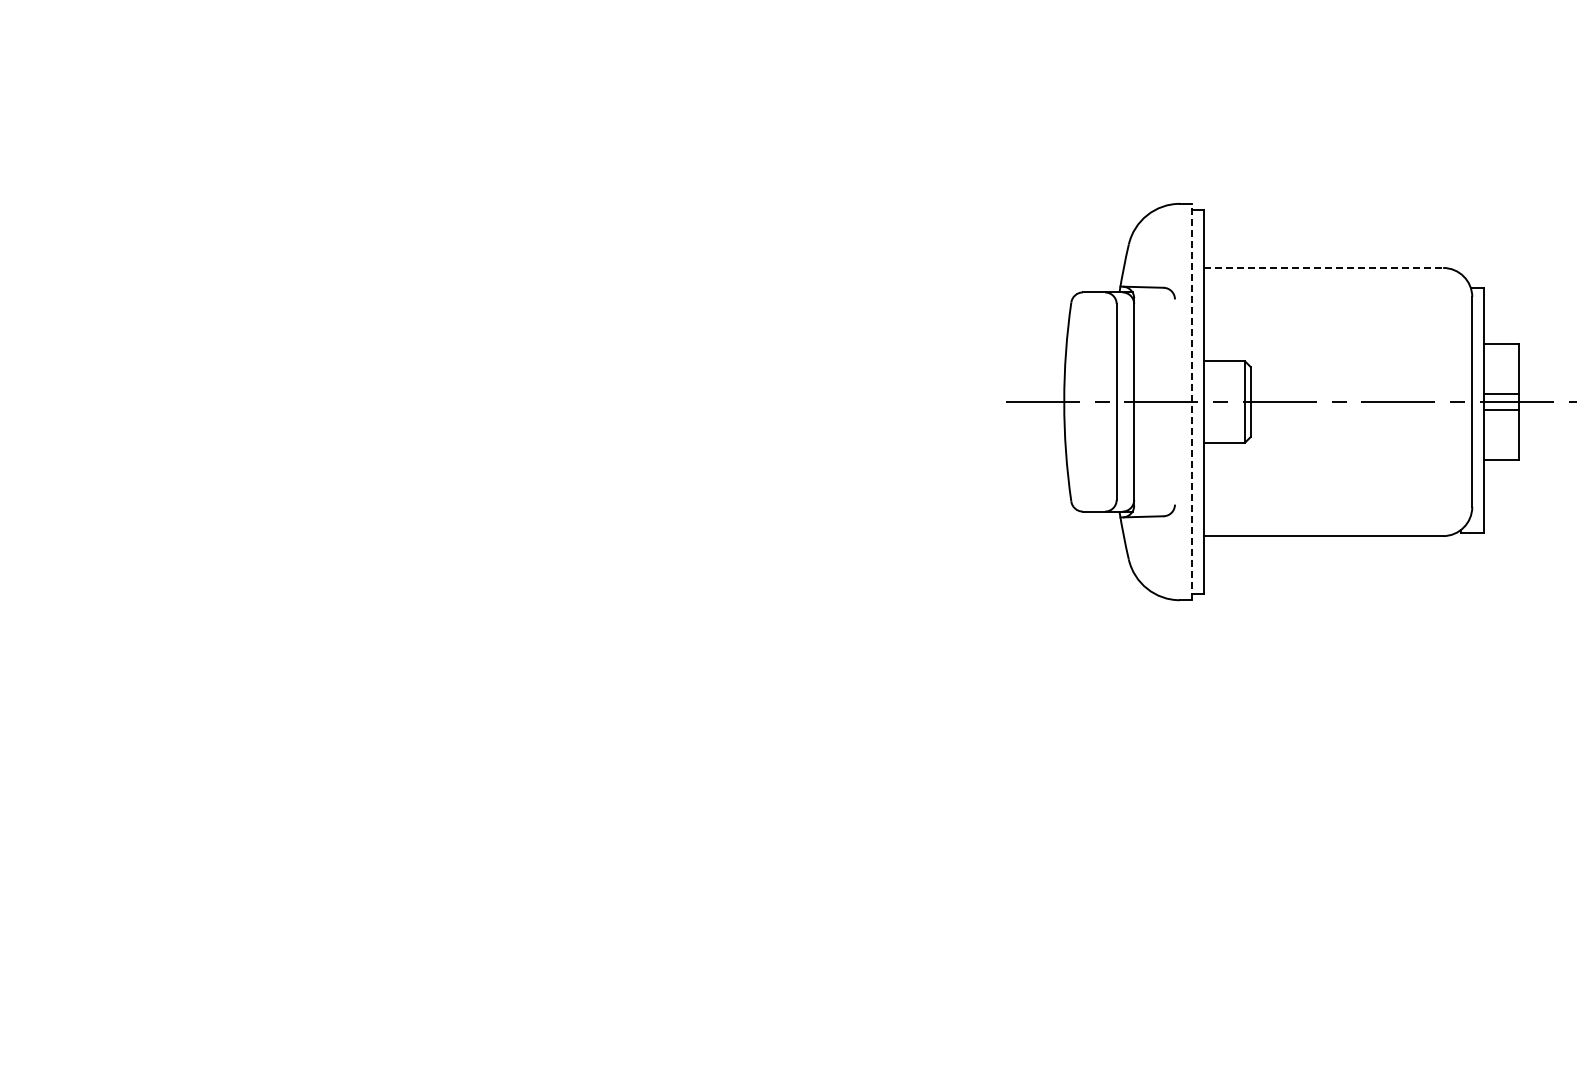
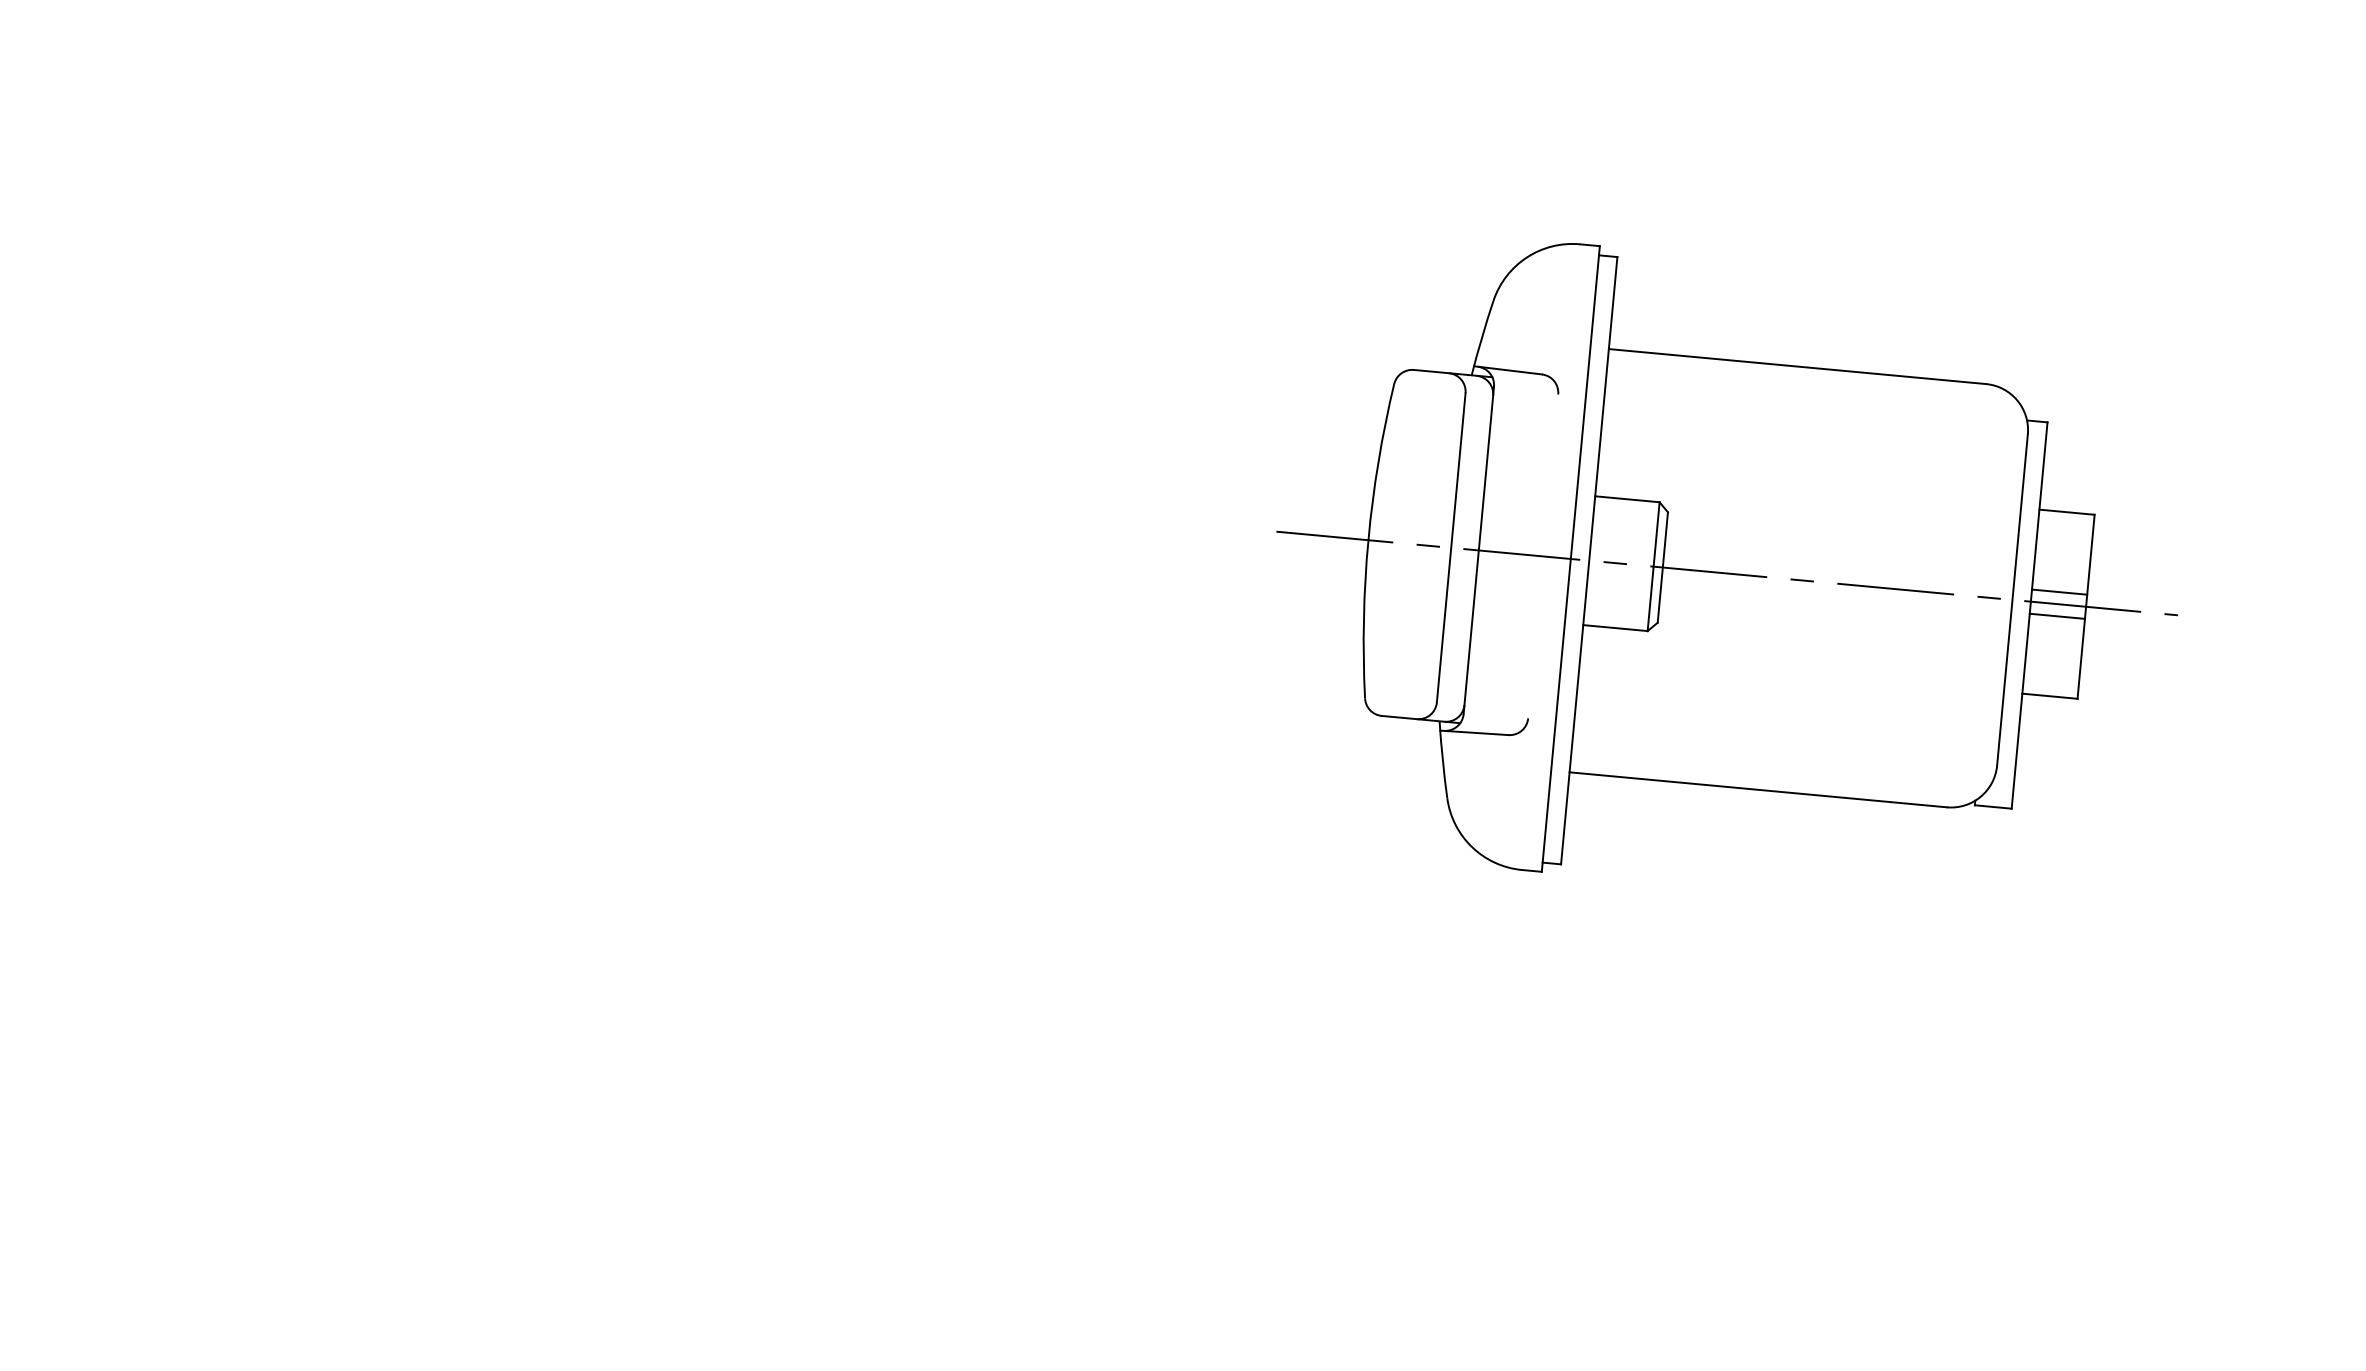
line: (1323, 267) -> (1797, 365), dashed -> solid
line: (1192, 401) -> (1570, 558), dashed -> solid

